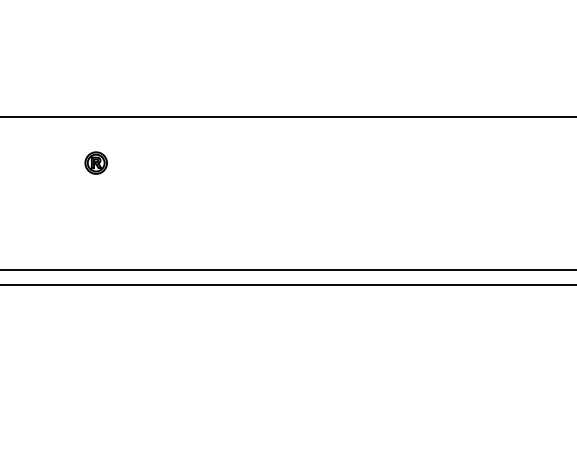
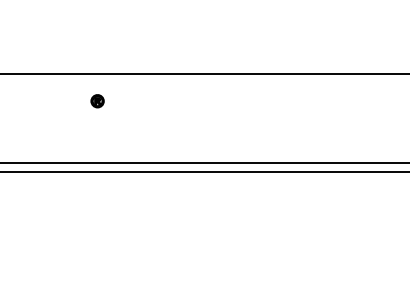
part: (96, 163) -> (97, 101), moved

